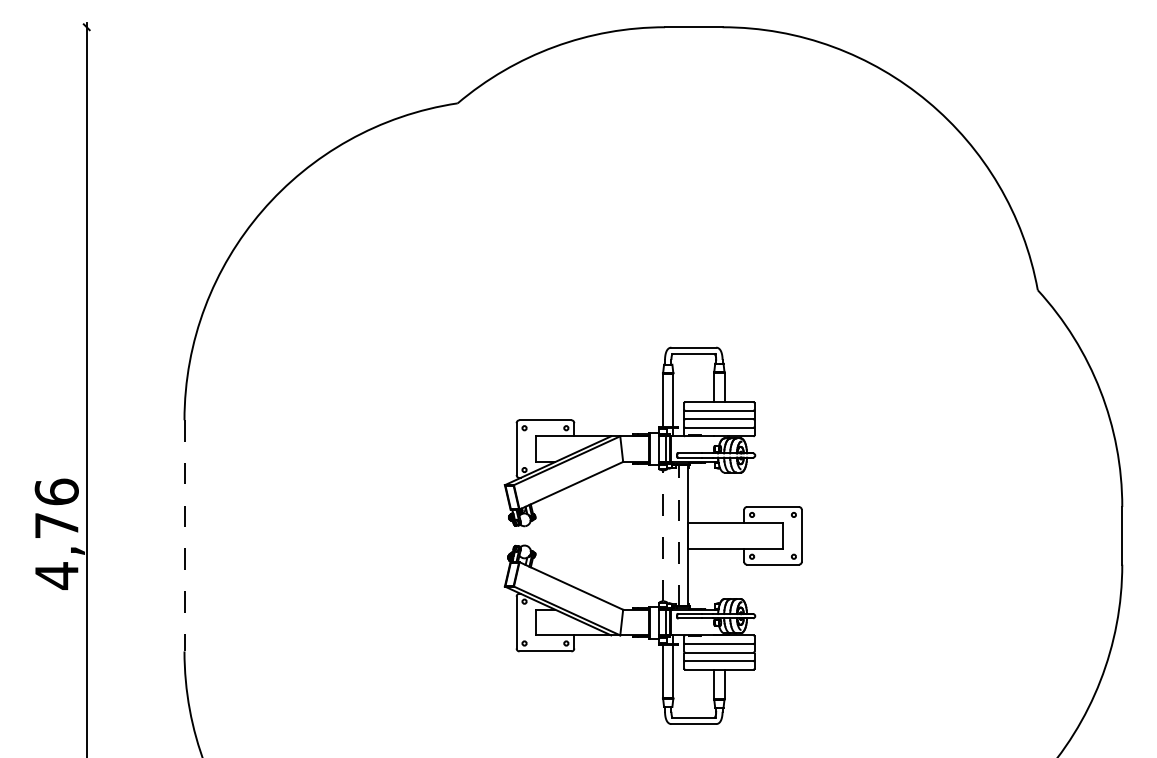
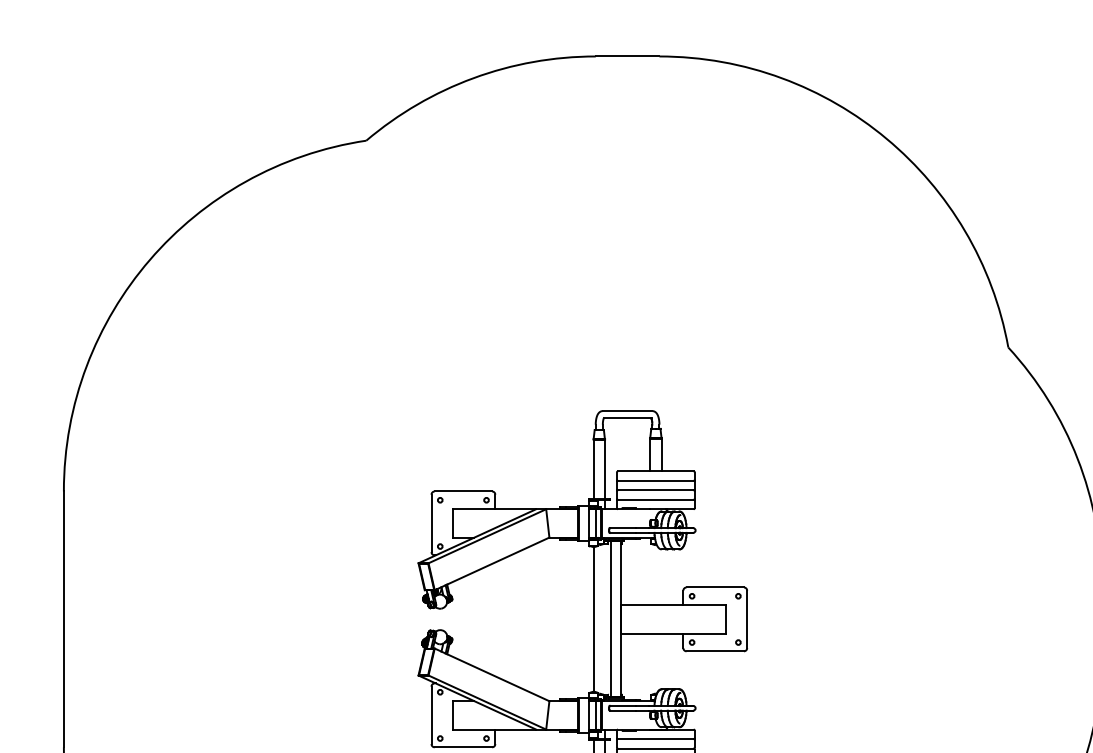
line: (184, 535) -> (63, 618), dashed -> solid
line: (663, 535) -> (594, 618), dashed -> solid
line: (679, 535) -> (611, 618), dashed -> solid

